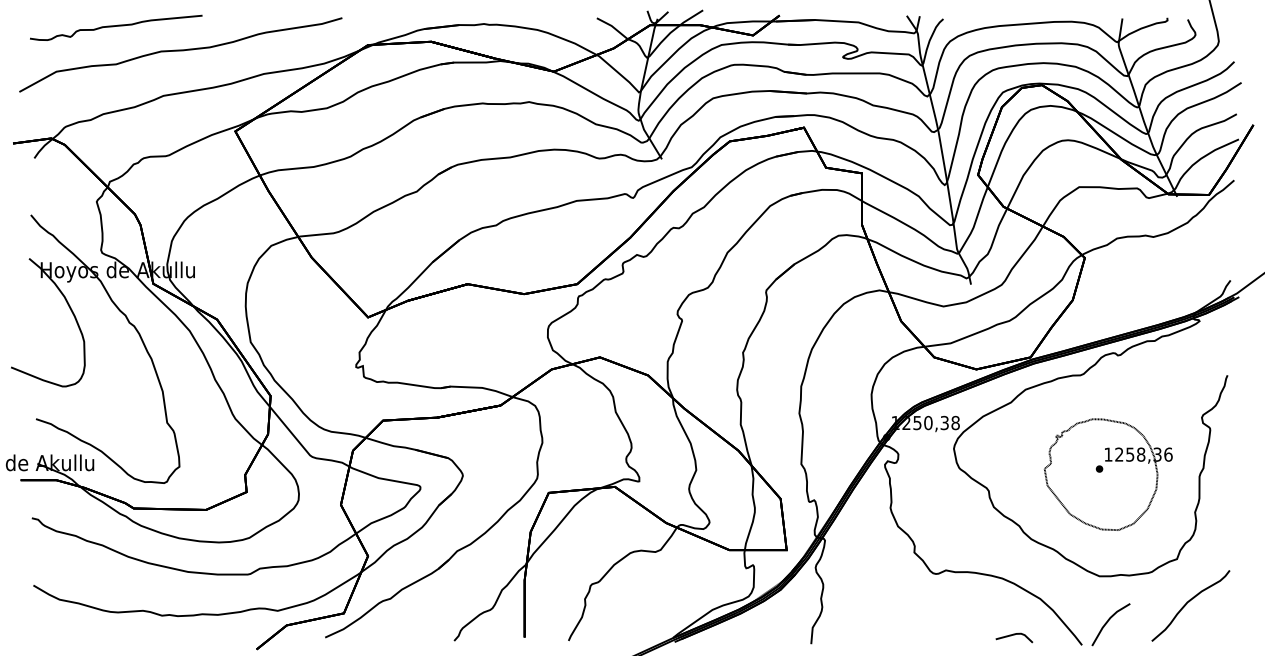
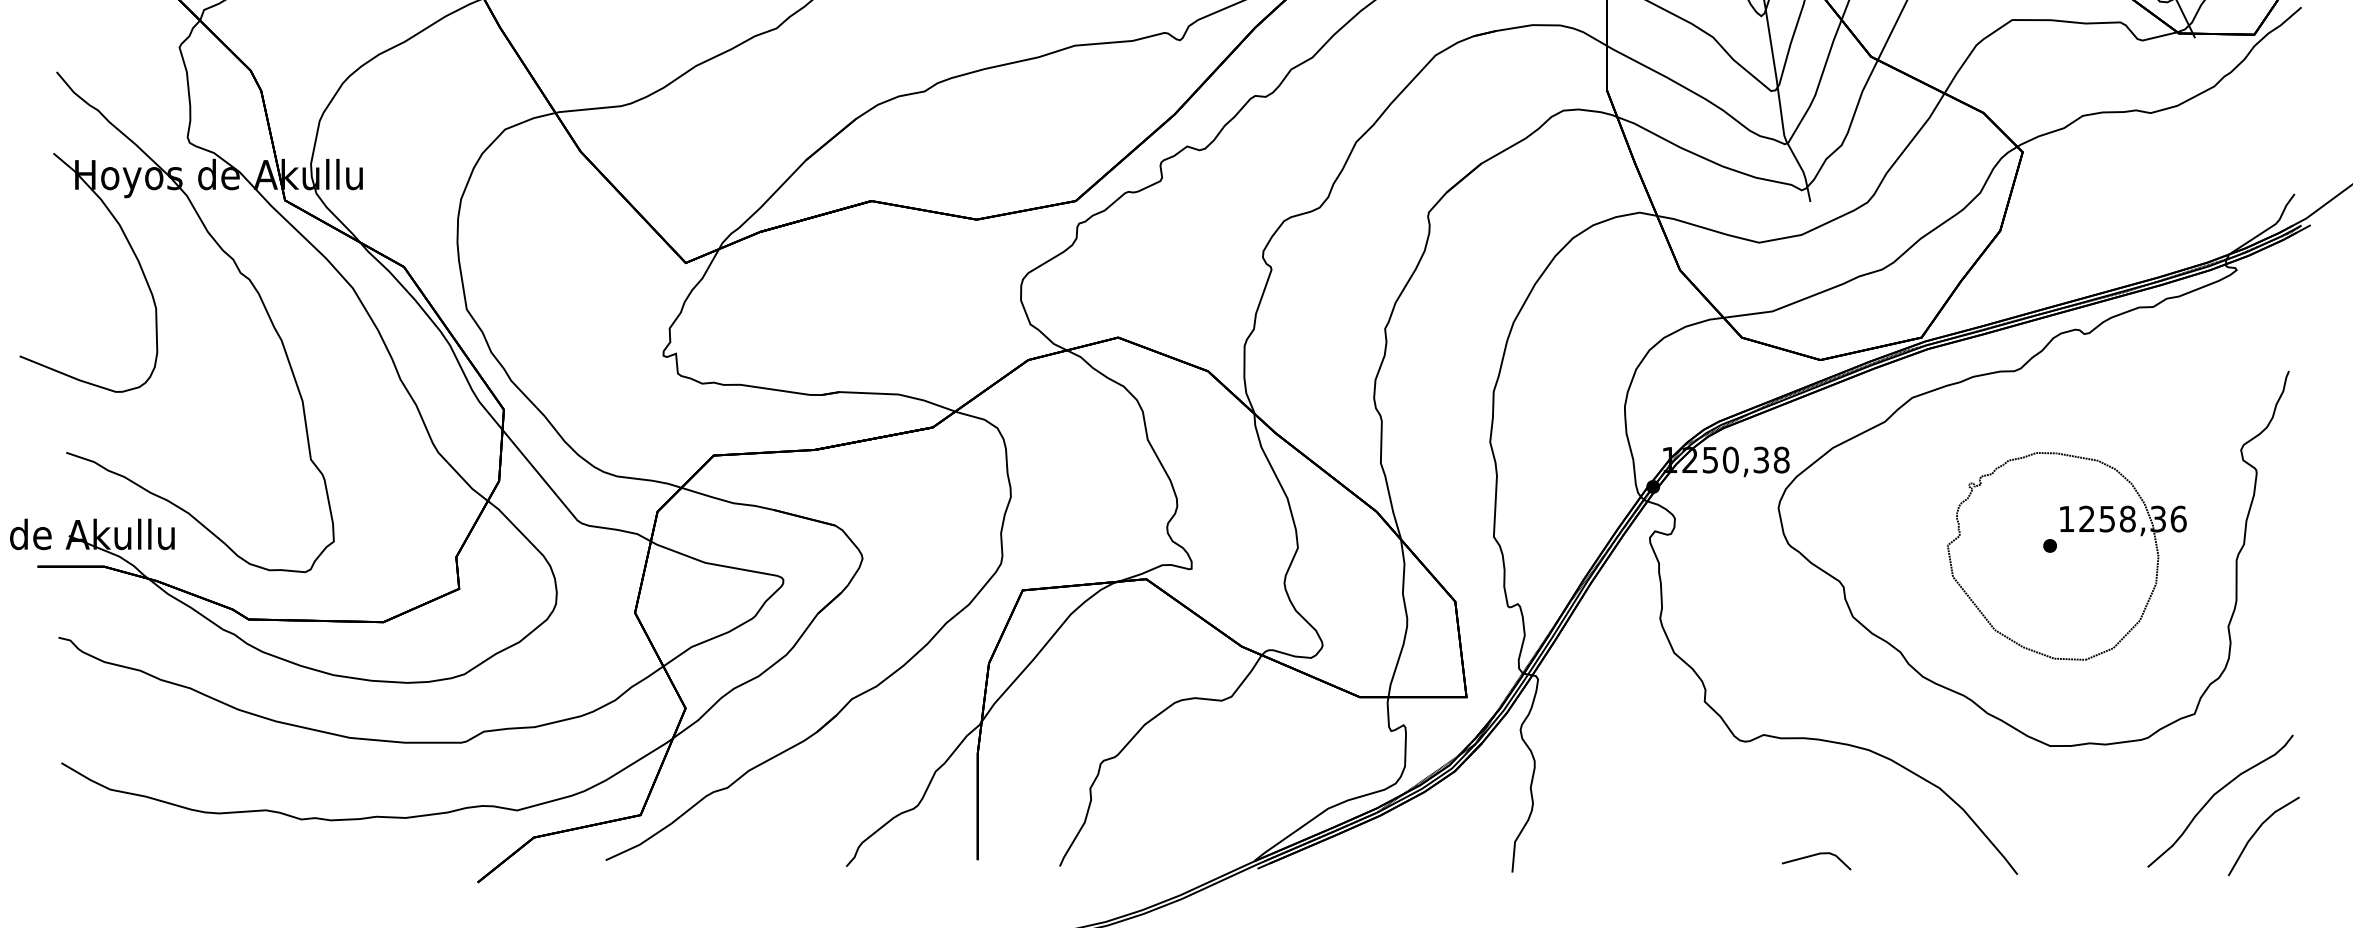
line: (1107, 623) -> (2257, 834), moved
line: (1014, 635) -> (1816, 856), moved

